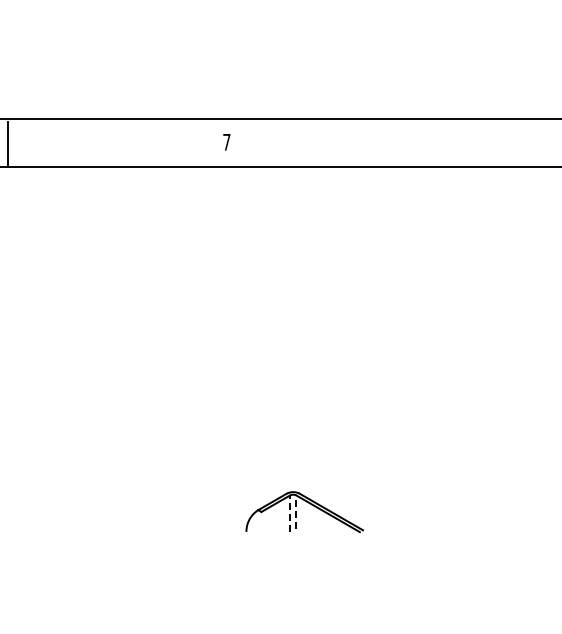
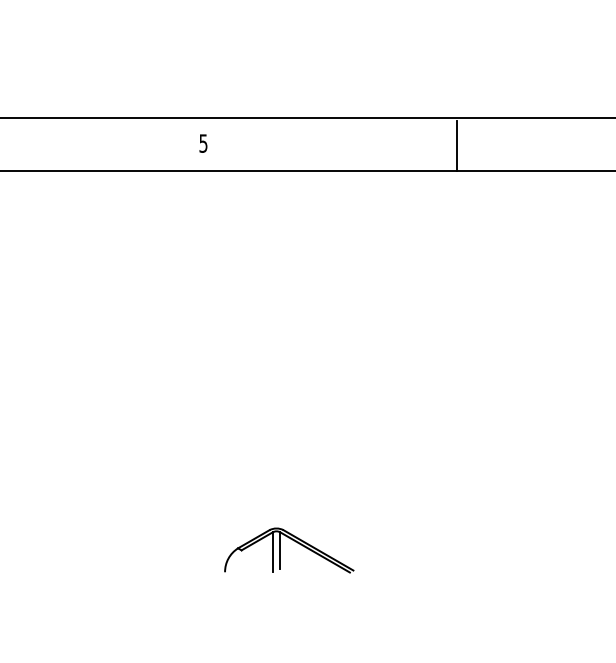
text: (226, 142) -> (203, 143), 7 -> 5
line: (457, 144) -> (457, 145), added
line: (296, 512) -> (280, 550), dashed -> solid
line: (290, 513) -> (273, 552), dashed -> solid

